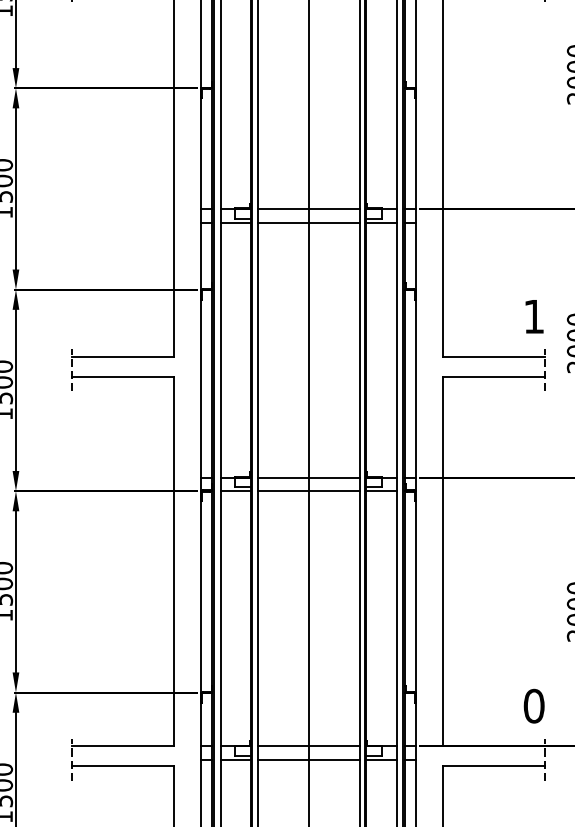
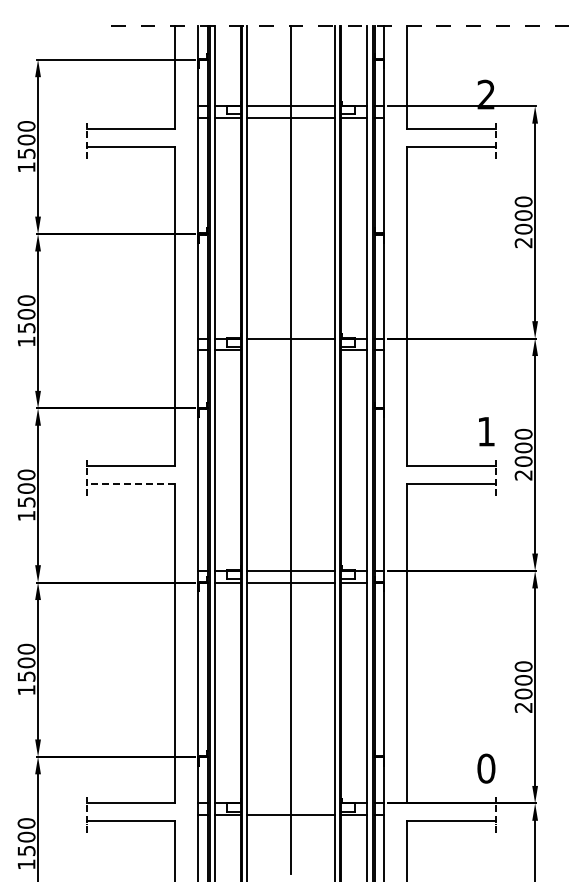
line: (308, 222) -> (291, 350), removed
line: (122, 376) -> (130, 483), solid -> dashed
line: (308, 746) -> (291, 803), removed

